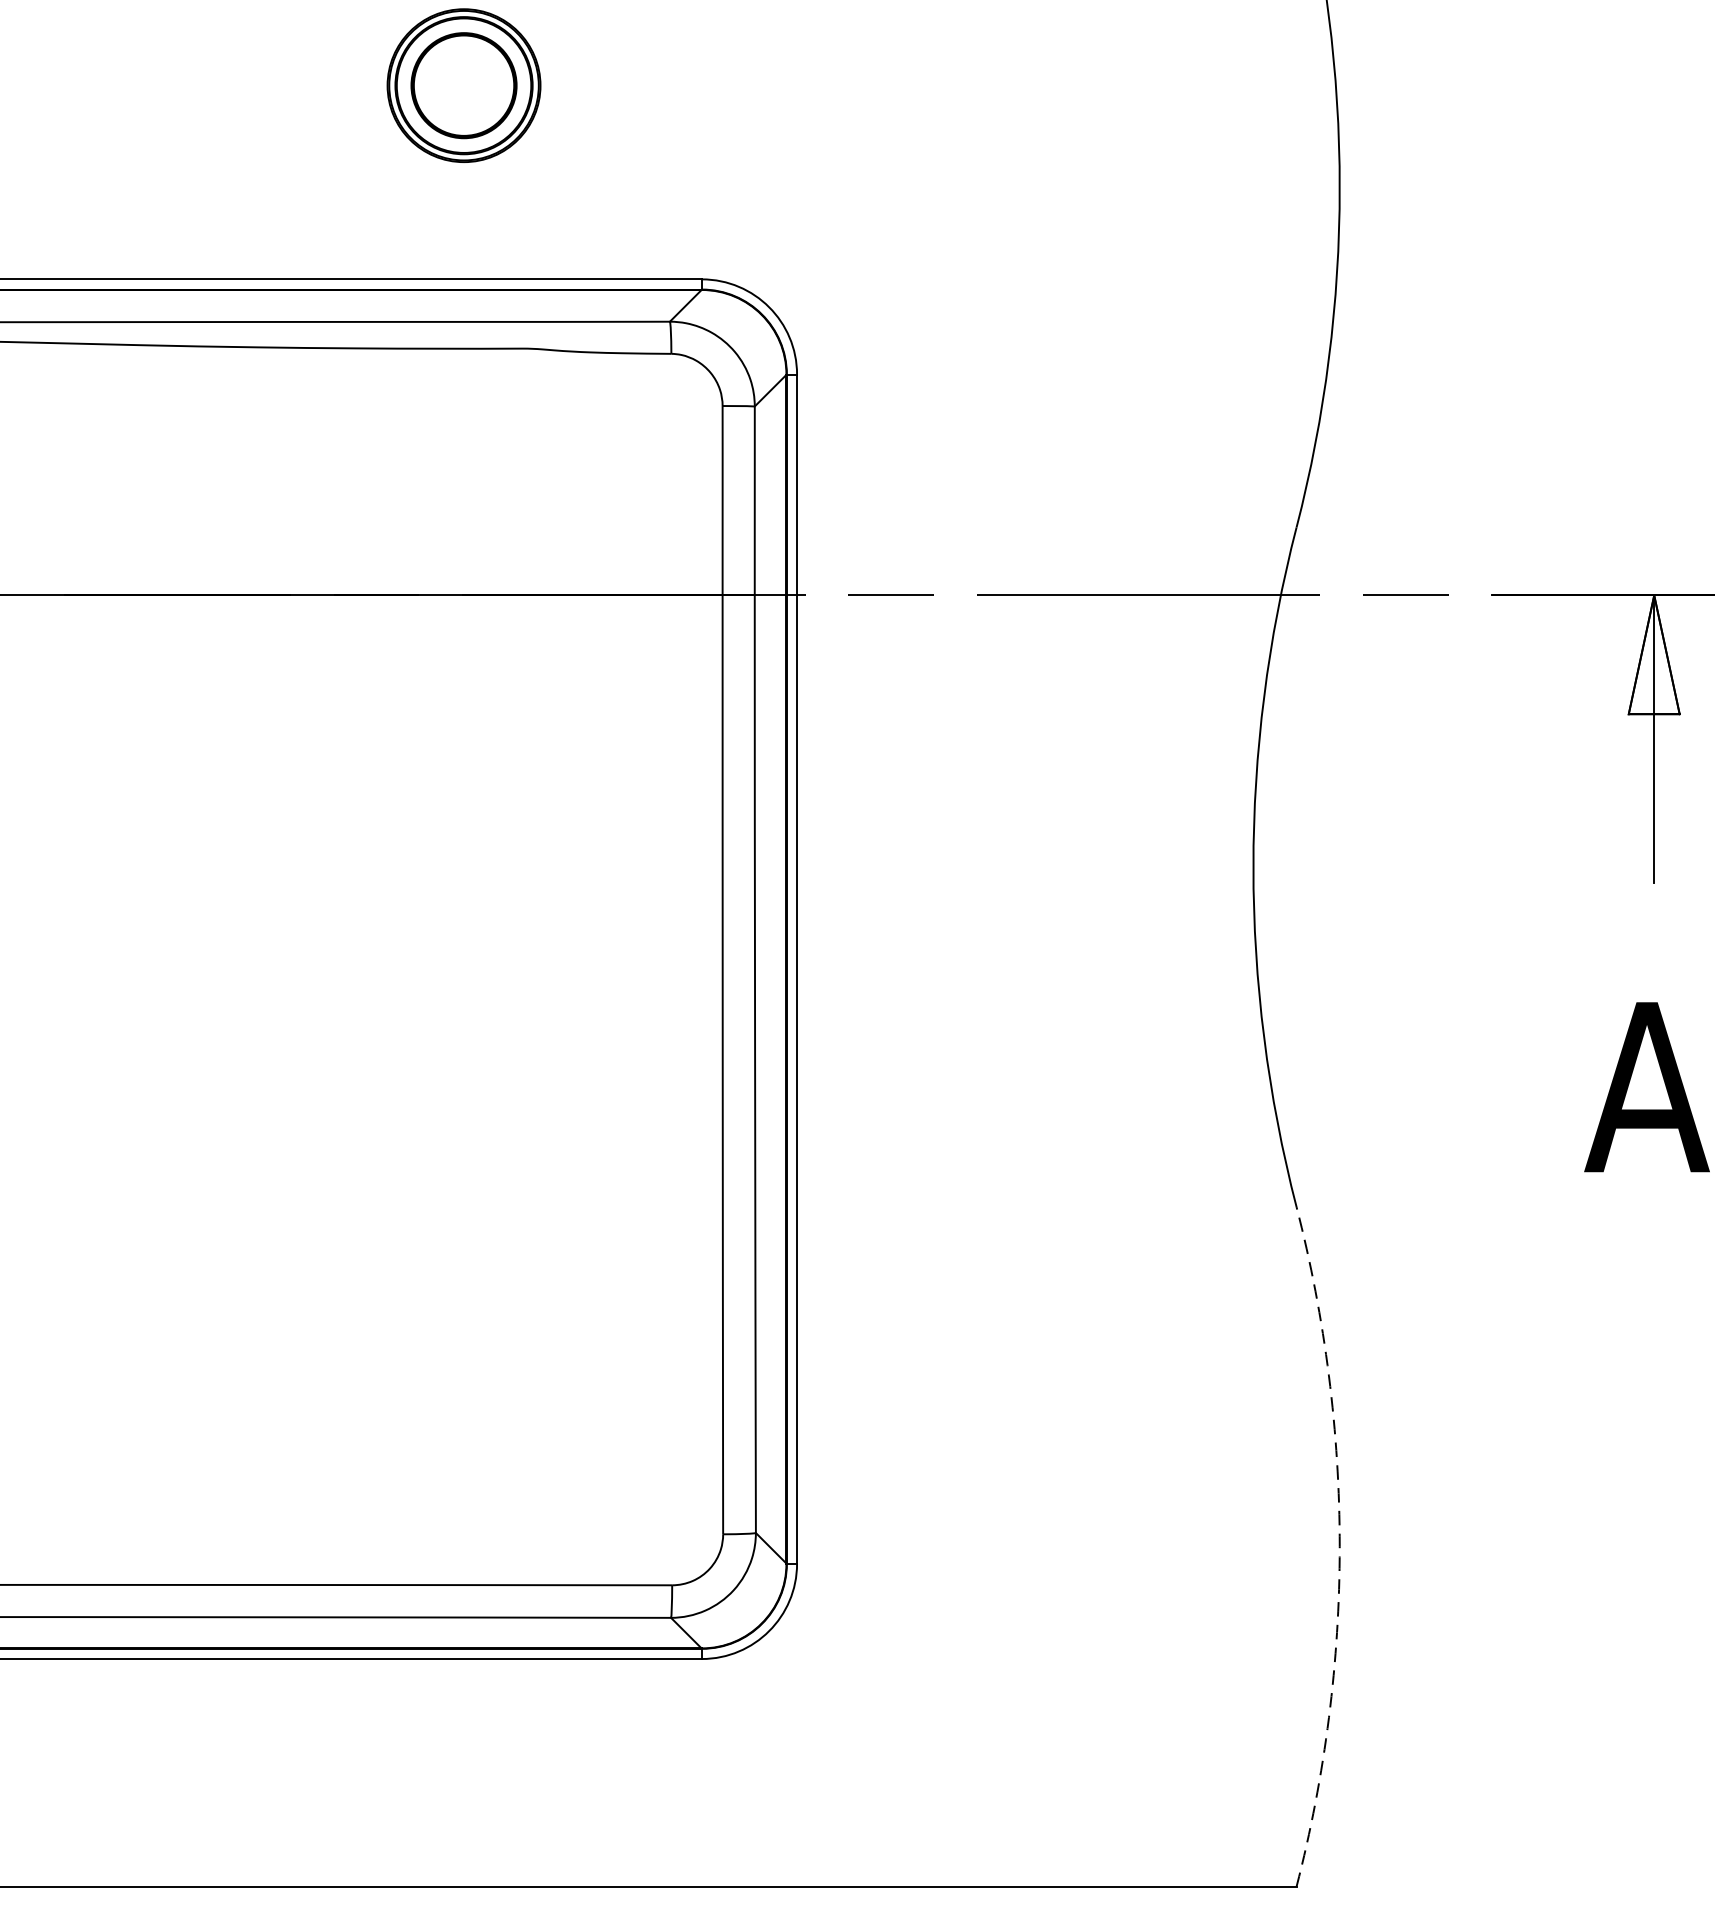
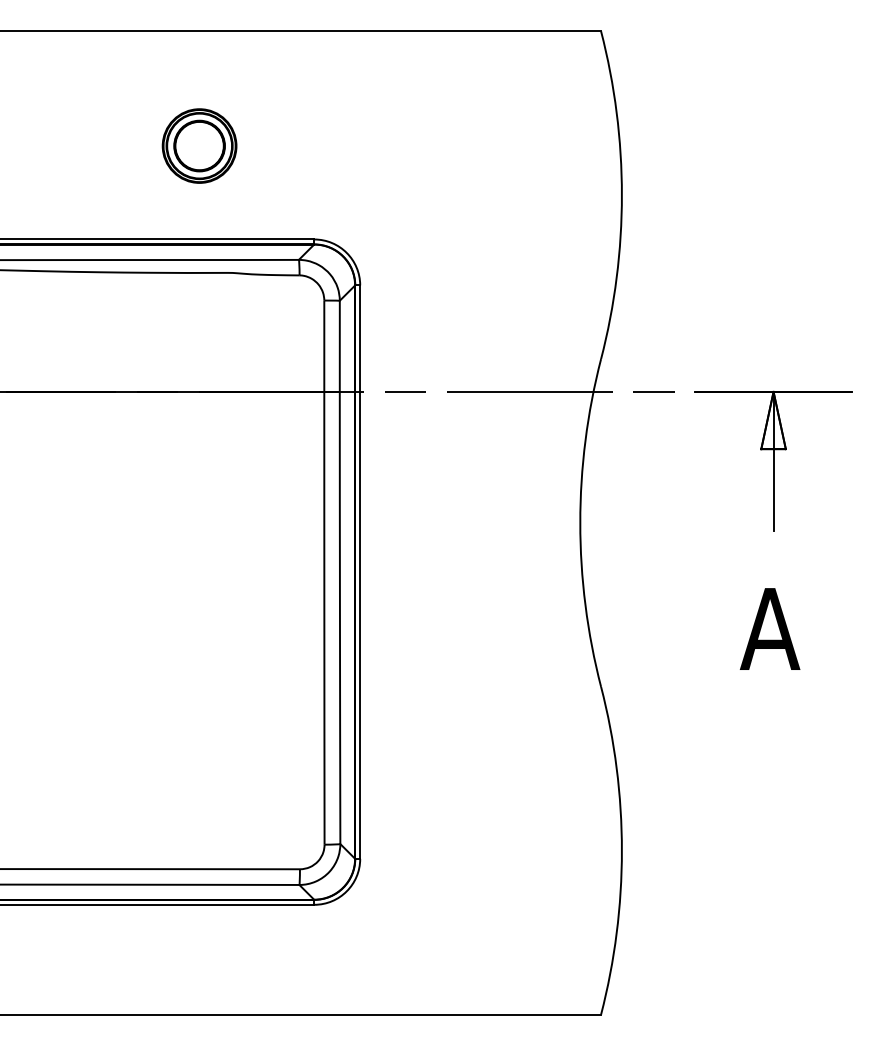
arc: (1338, 1546) -> (621, 850), dashed -> solid

